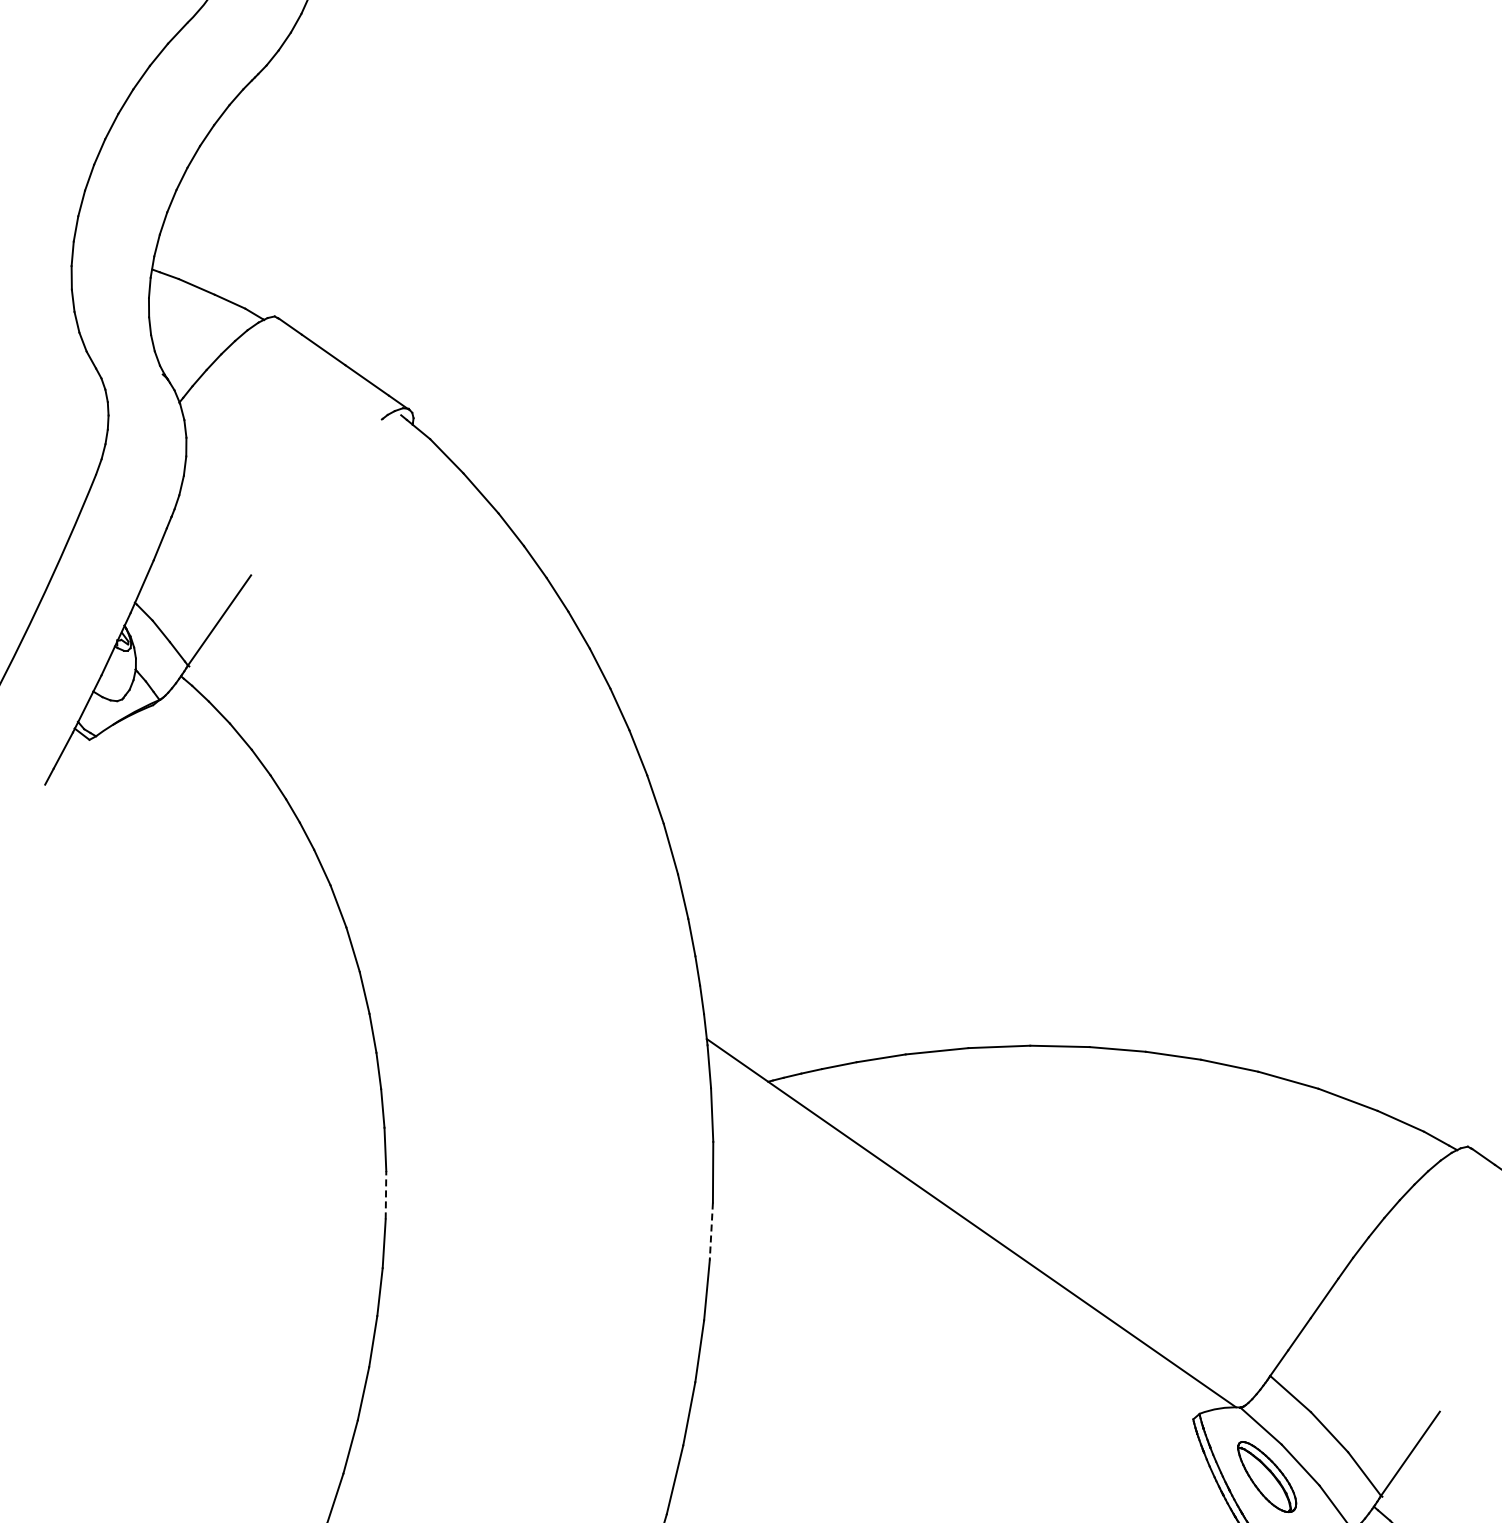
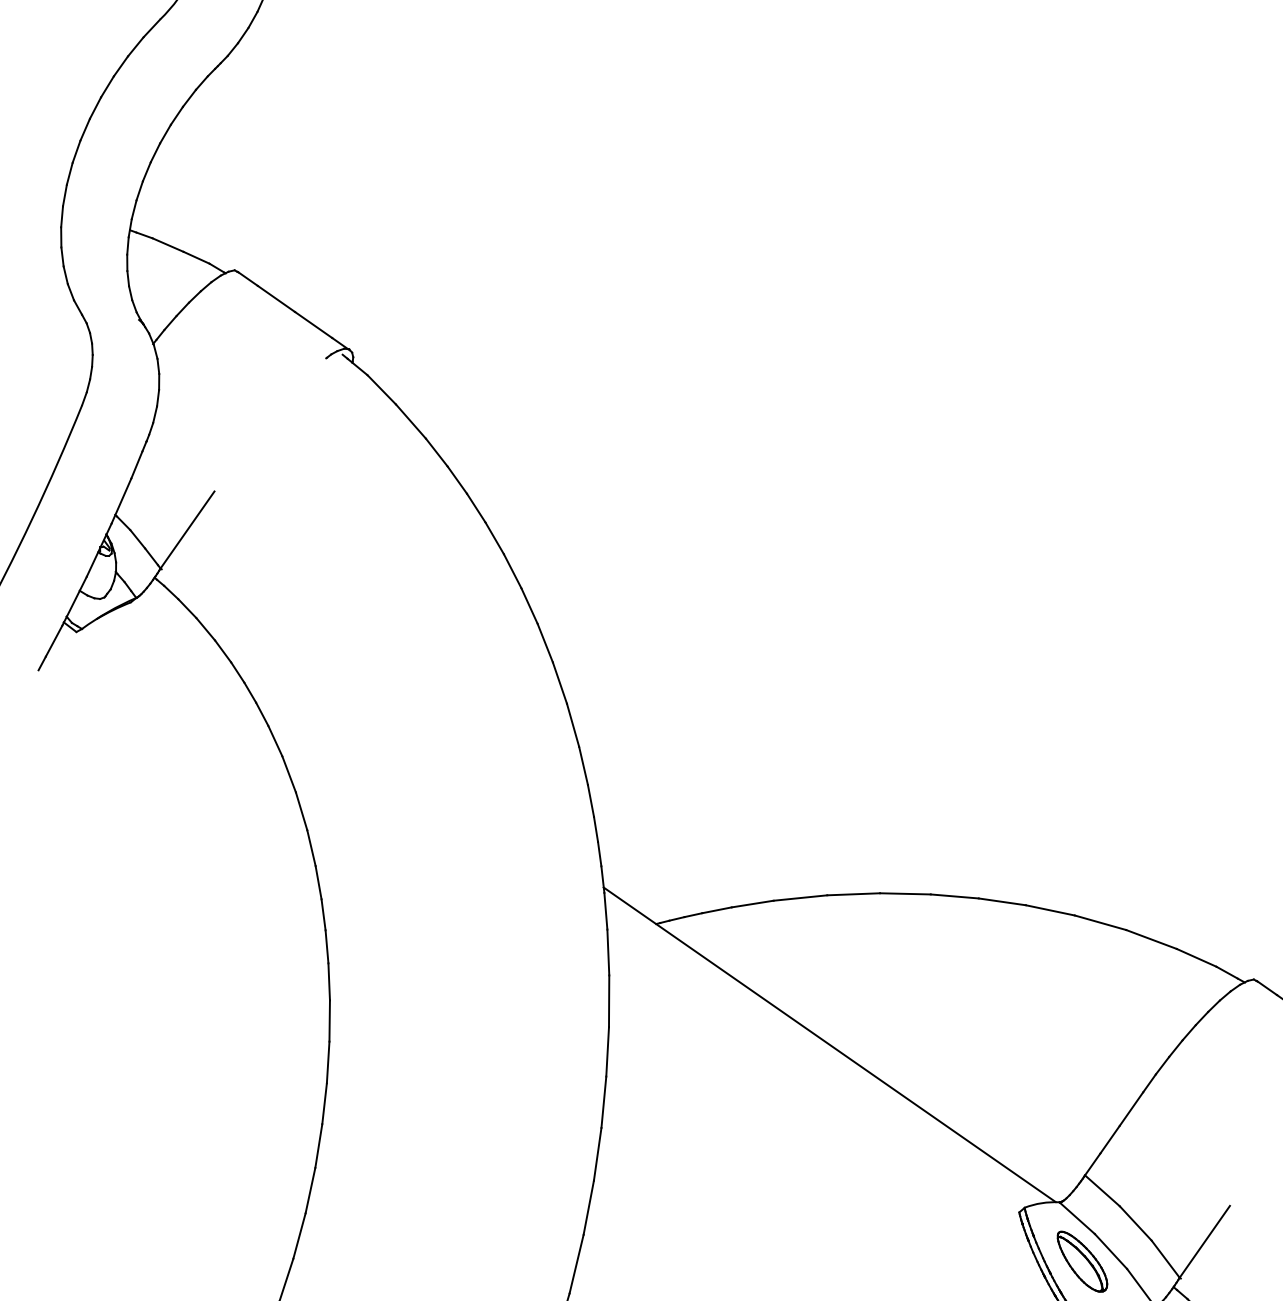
line: (386, 1194) -> (330, 1020), dashed -> solid
line: (711, 1231) -> (607, 1051), dashed -> solid

